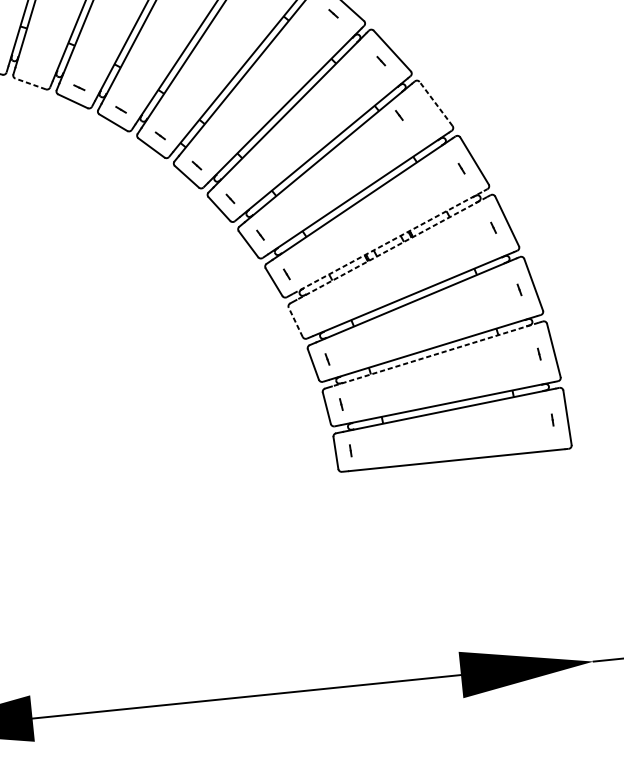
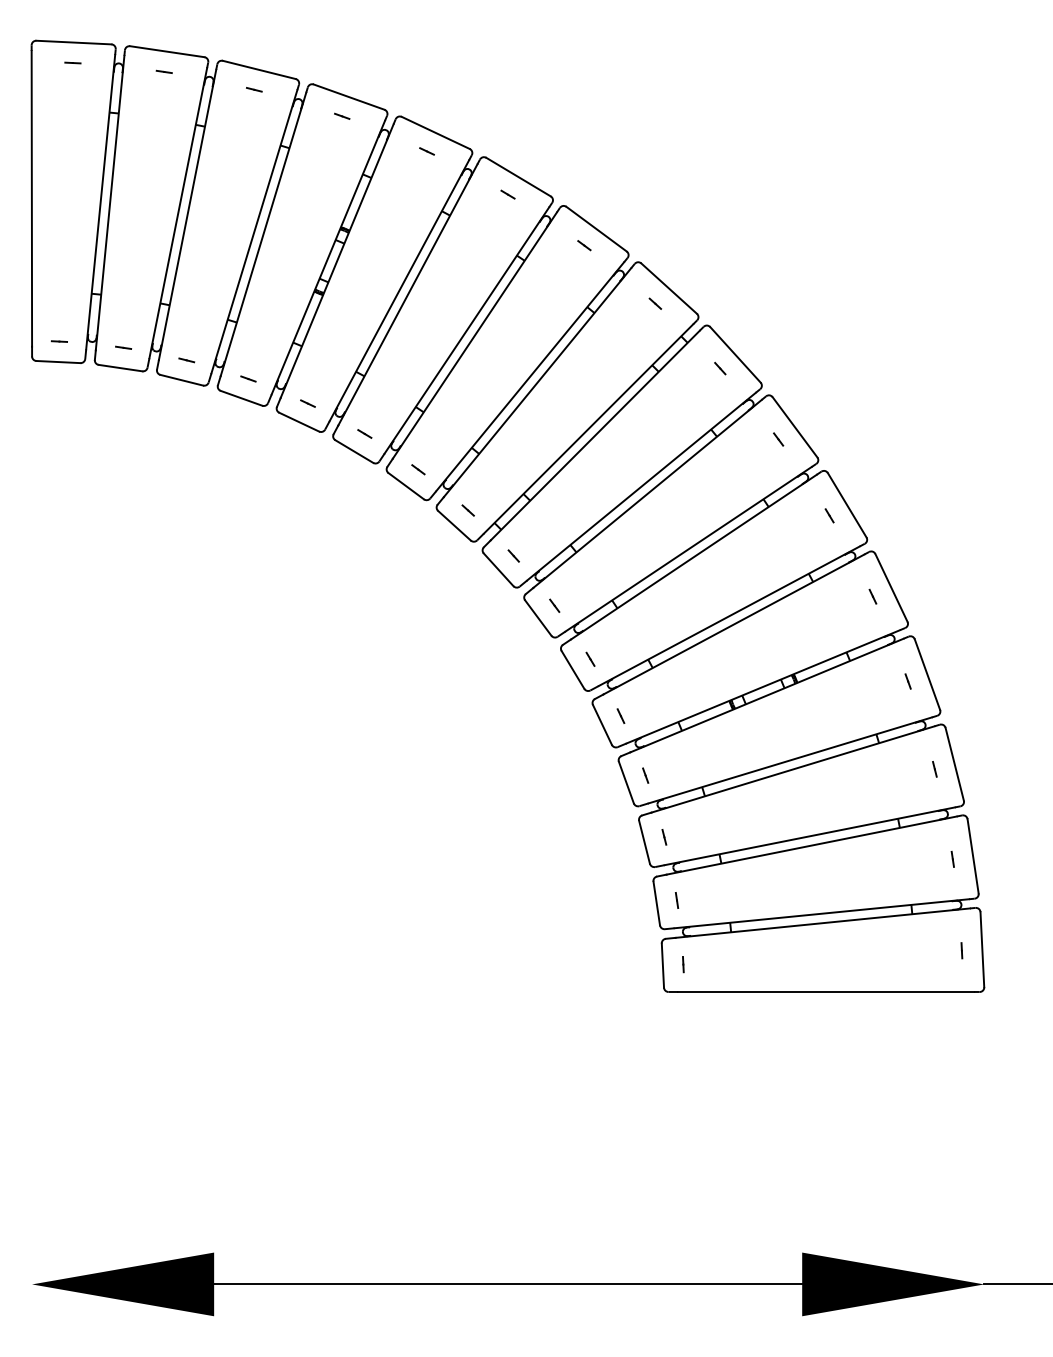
line: (35, 69) -> (307, 403), added
line: (30, 83) -> (298, 421), dashed -> solid
line: (436, 104) -> (847, 505), dashed -> solid
line: (399, 115) -> (829, 515), moved
line: (388, 242) -> (763, 686), dashed -> solid
line: (391, 248) -> (766, 695), dashed -> solid
line: (309, 315) -> (645, 775), added
line: (295, 322) -> (626, 782), dashed -> solid
line: (435, 354) -> (811, 845), dashed -> solid

